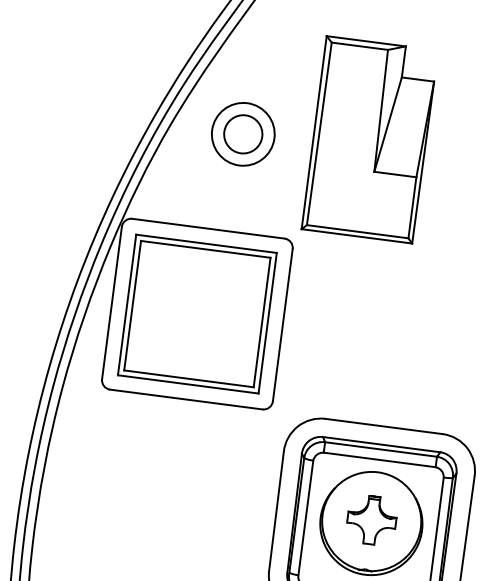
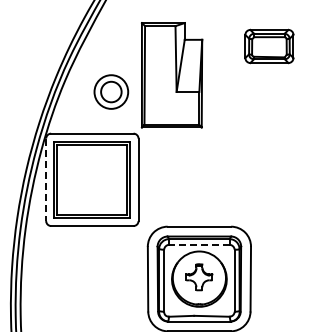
part: (243, 133) -> (111, 91), moved
line: (112, 304) -> (46, 180), solid -> dashed
line: (378, 459) -> (198, 244), solid -> dashed

